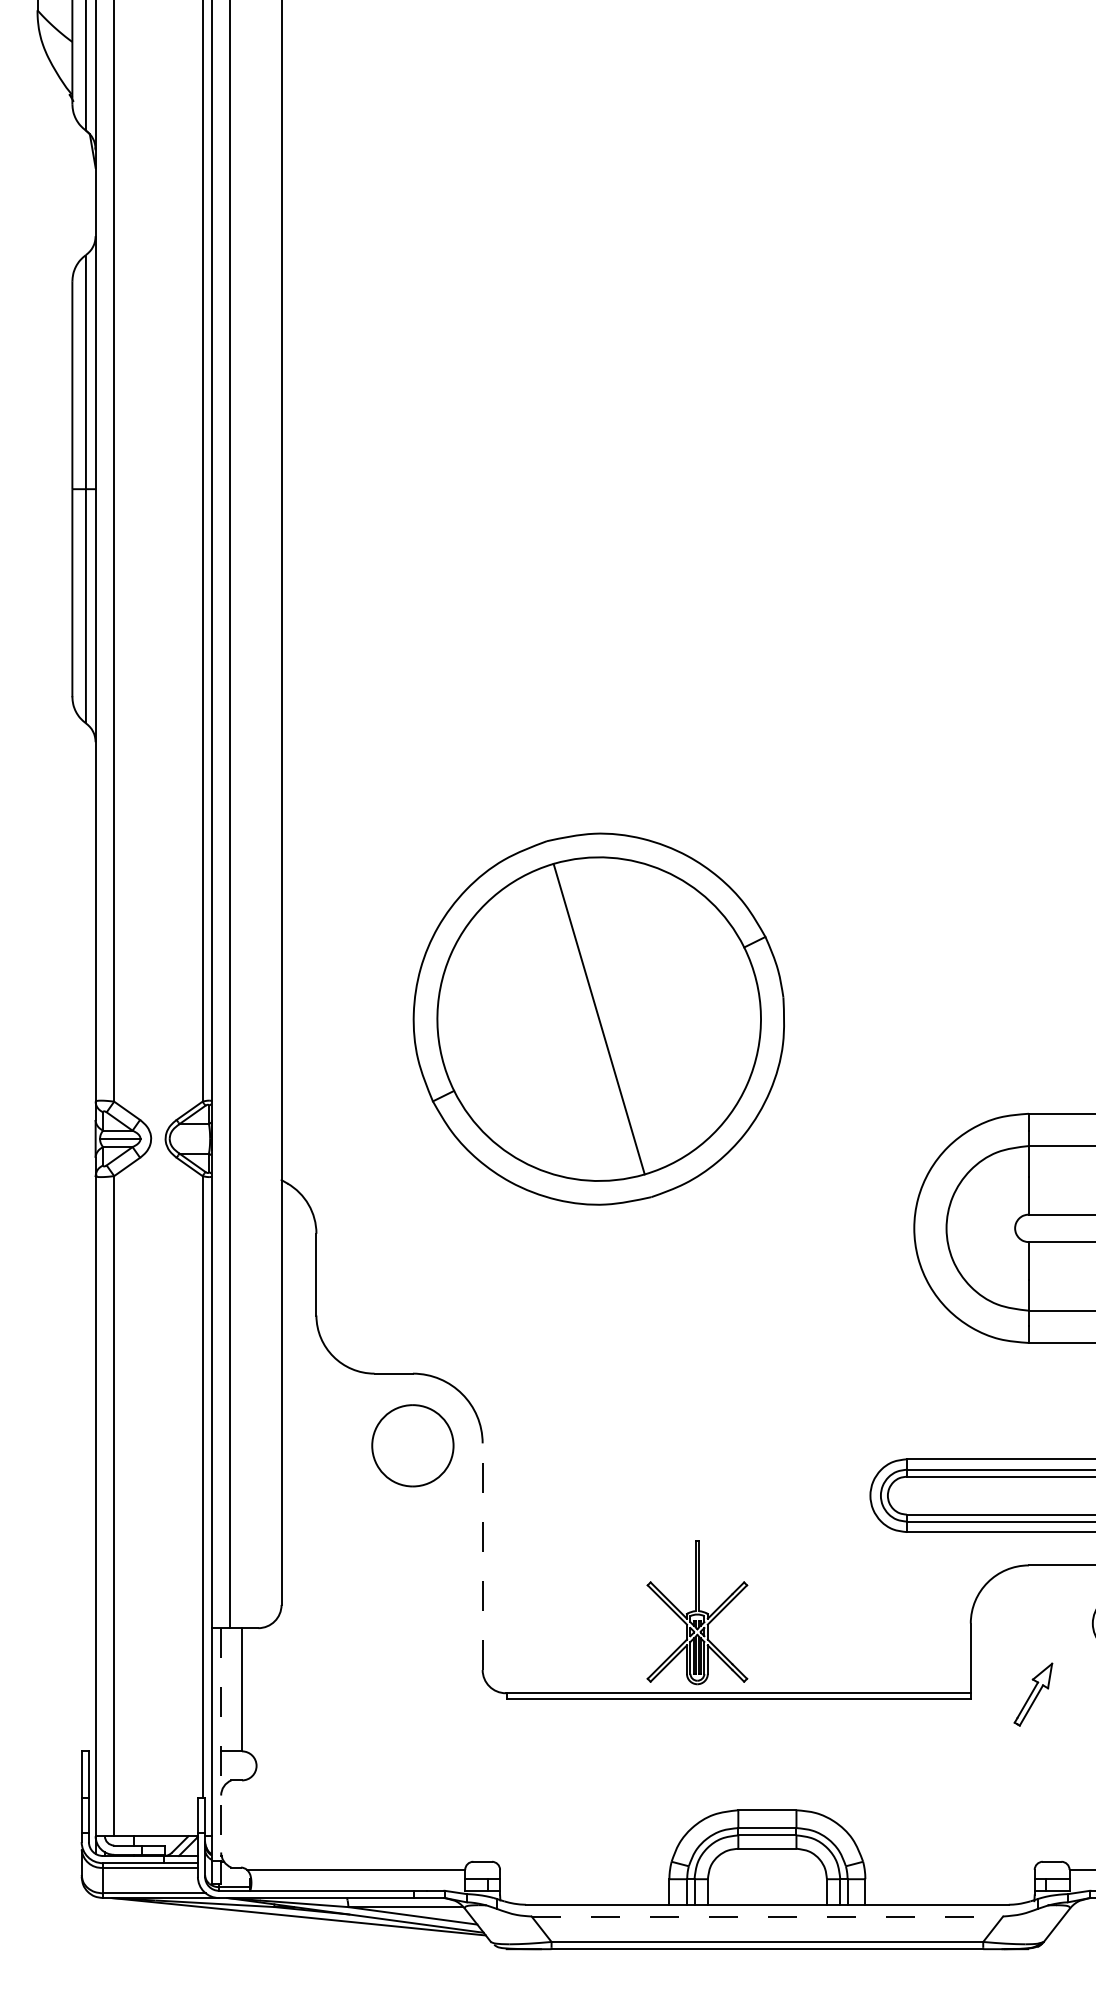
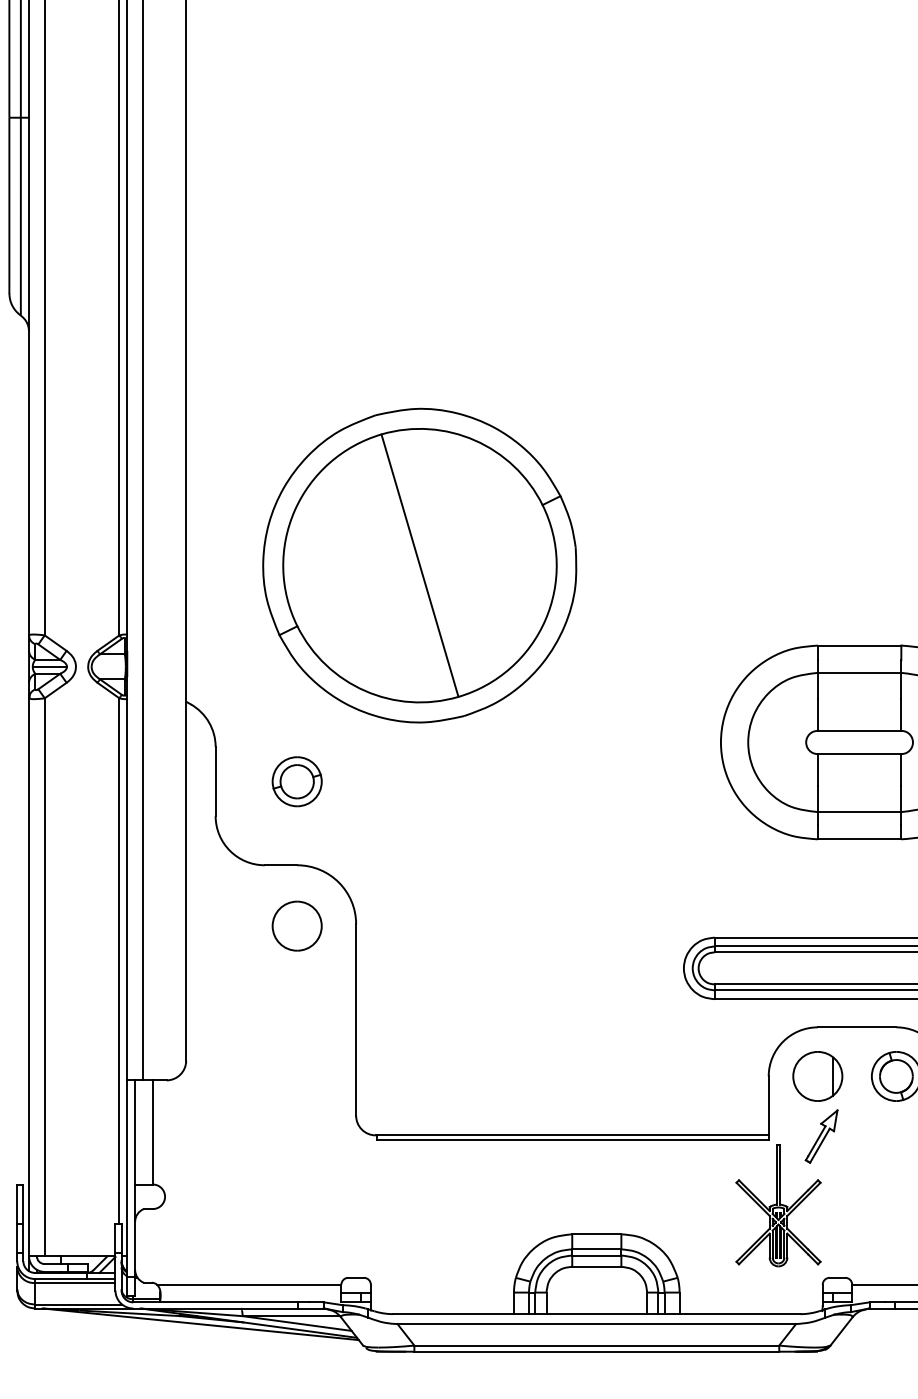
part: (598, 1018) -> (419, 565), moved
part: (412, 1274) -> (296, 781), added
part: (412, 1445) -> (296, 925), size x0.71
line: (482, 1556) -> (356, 1019), dashed -> solid
part: (697, 1612) -> (778, 1205), moved
part: (1028, 1623) -> (817, 1076), added
line: (221, 1744) -> (135, 1178), dashed -> solid
line: (767, 1916) -> (596, 1324), dashed -> solid

